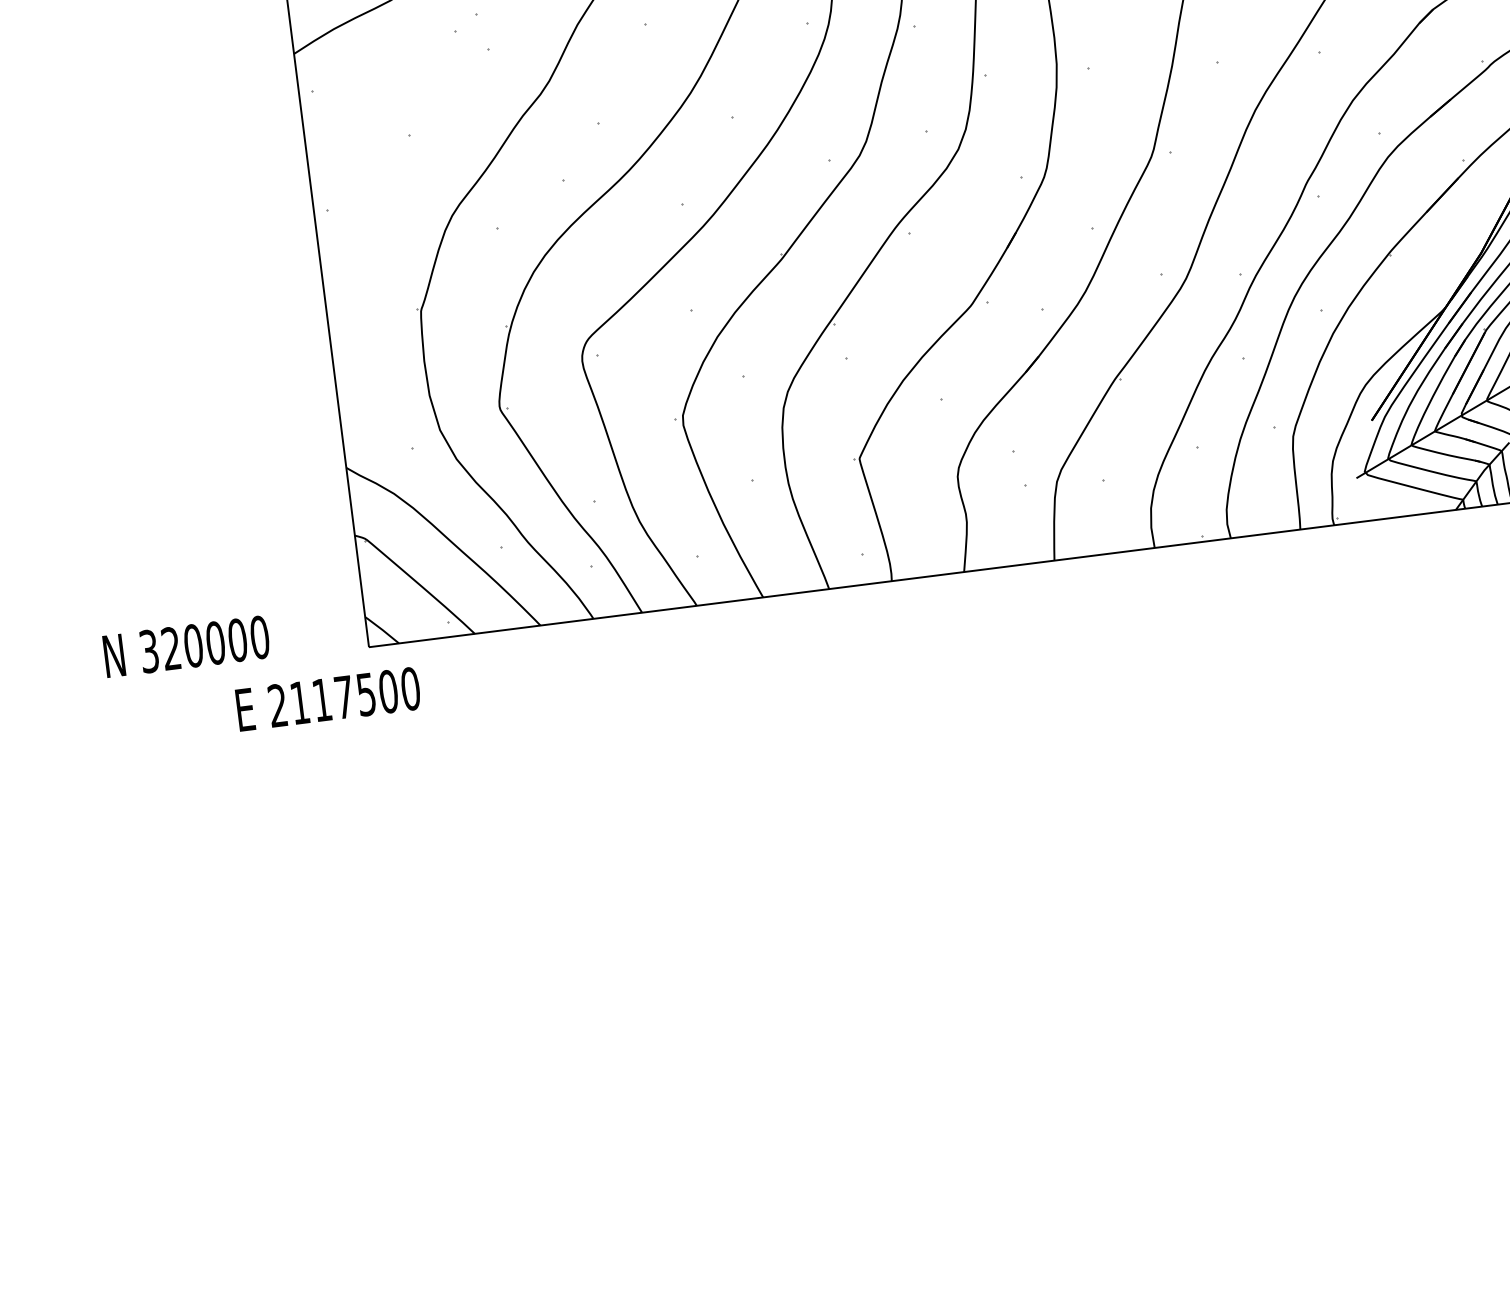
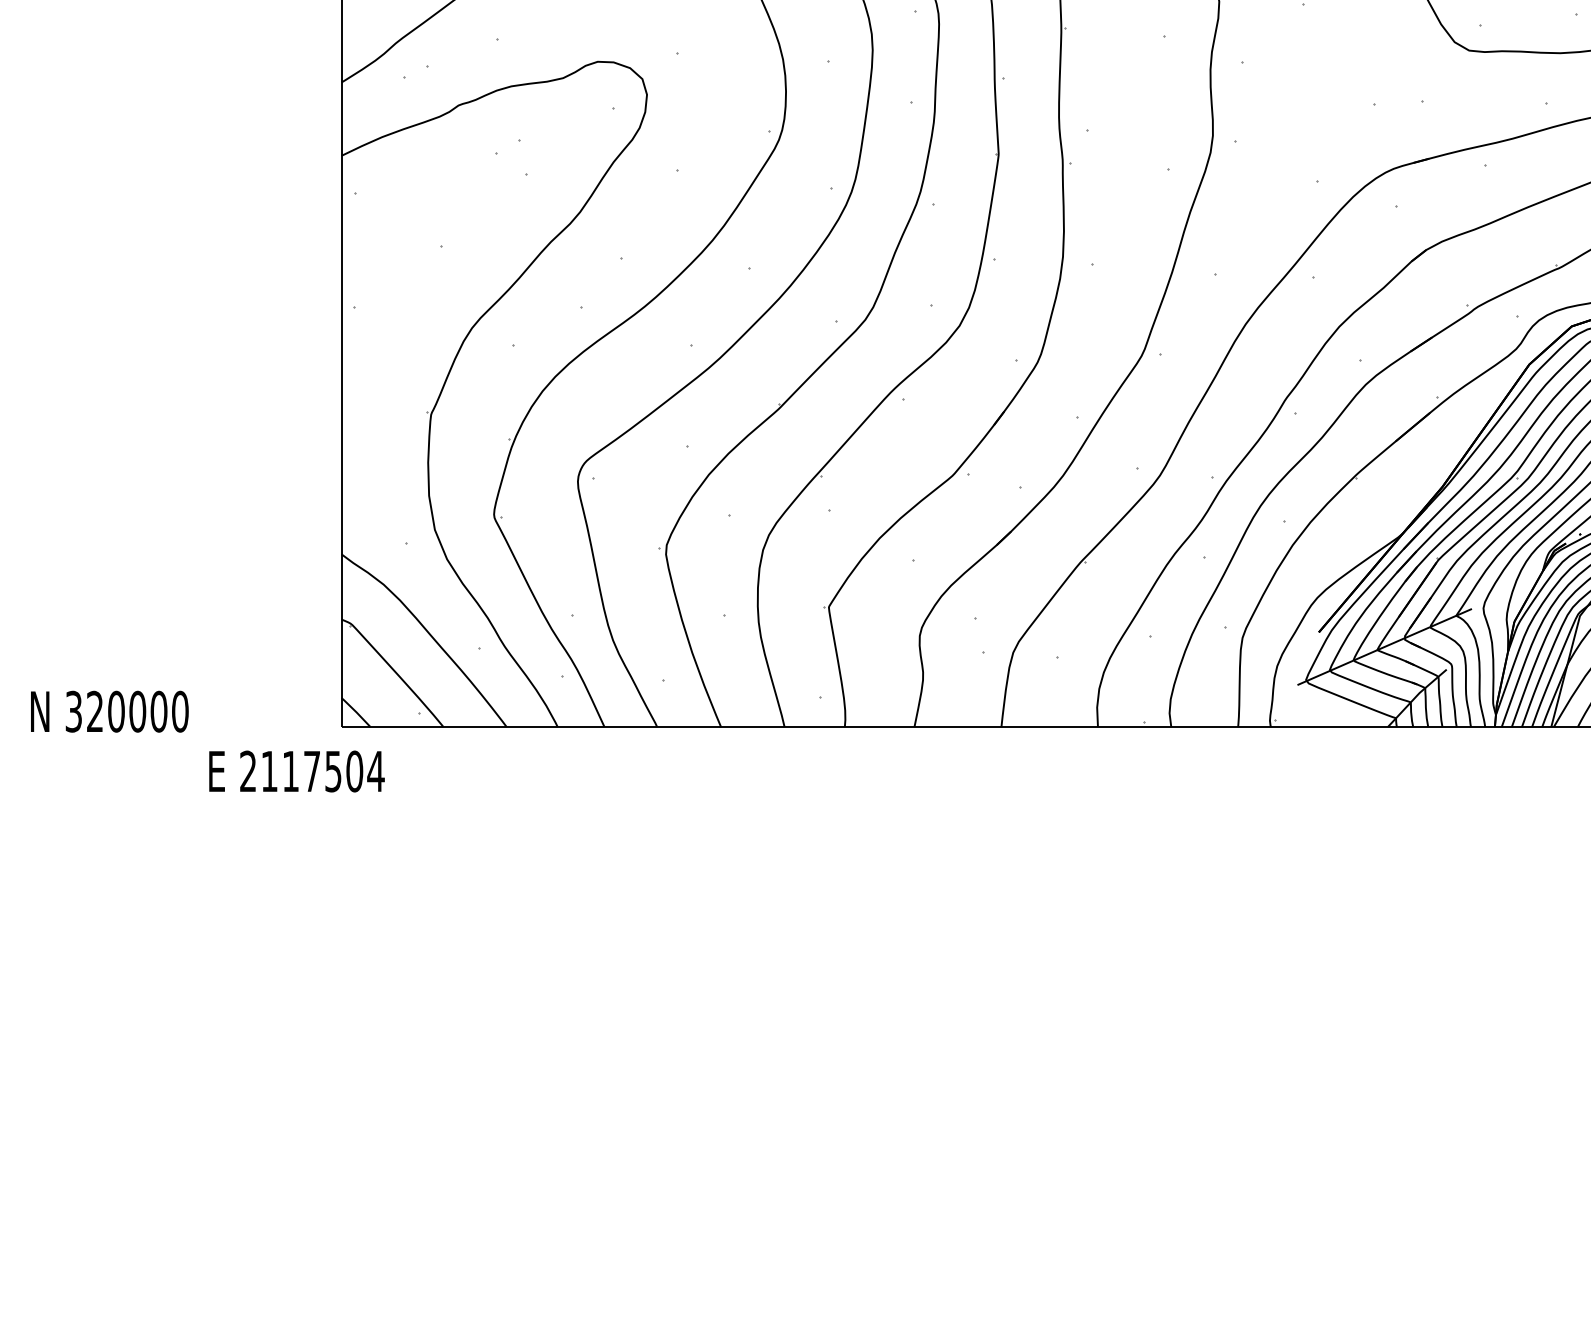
text: (186, 646) -> (109, 711), moved
text: (410, 688) -> (375, 771), 2117500 -> 2117504

